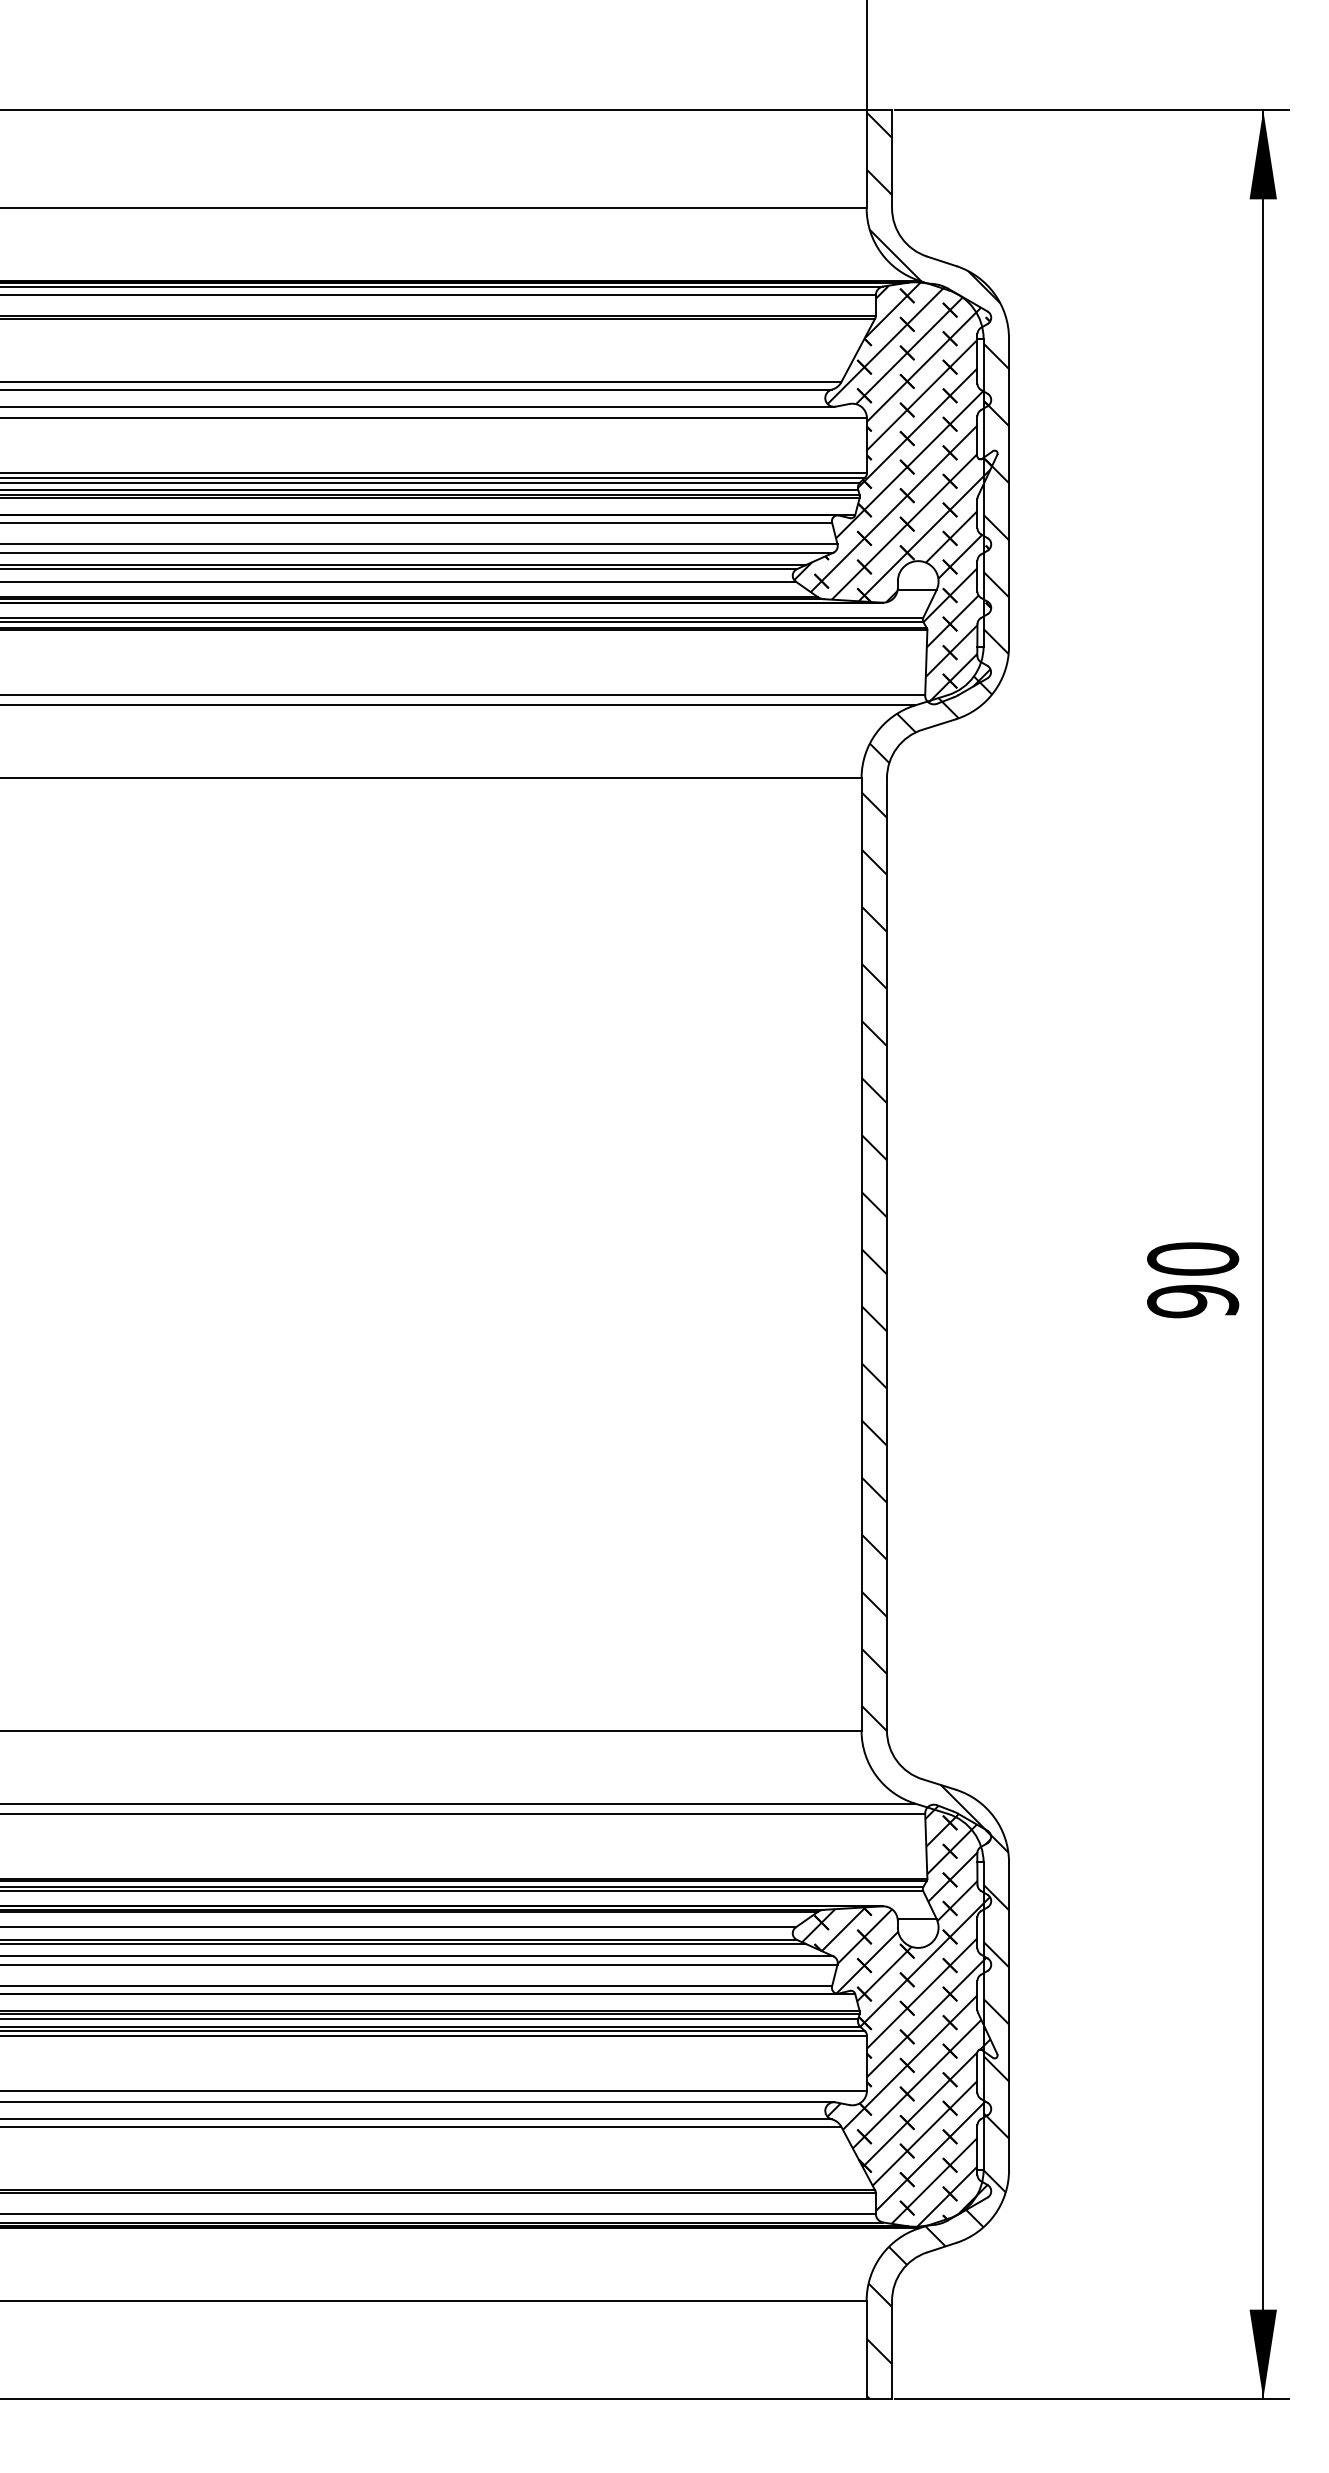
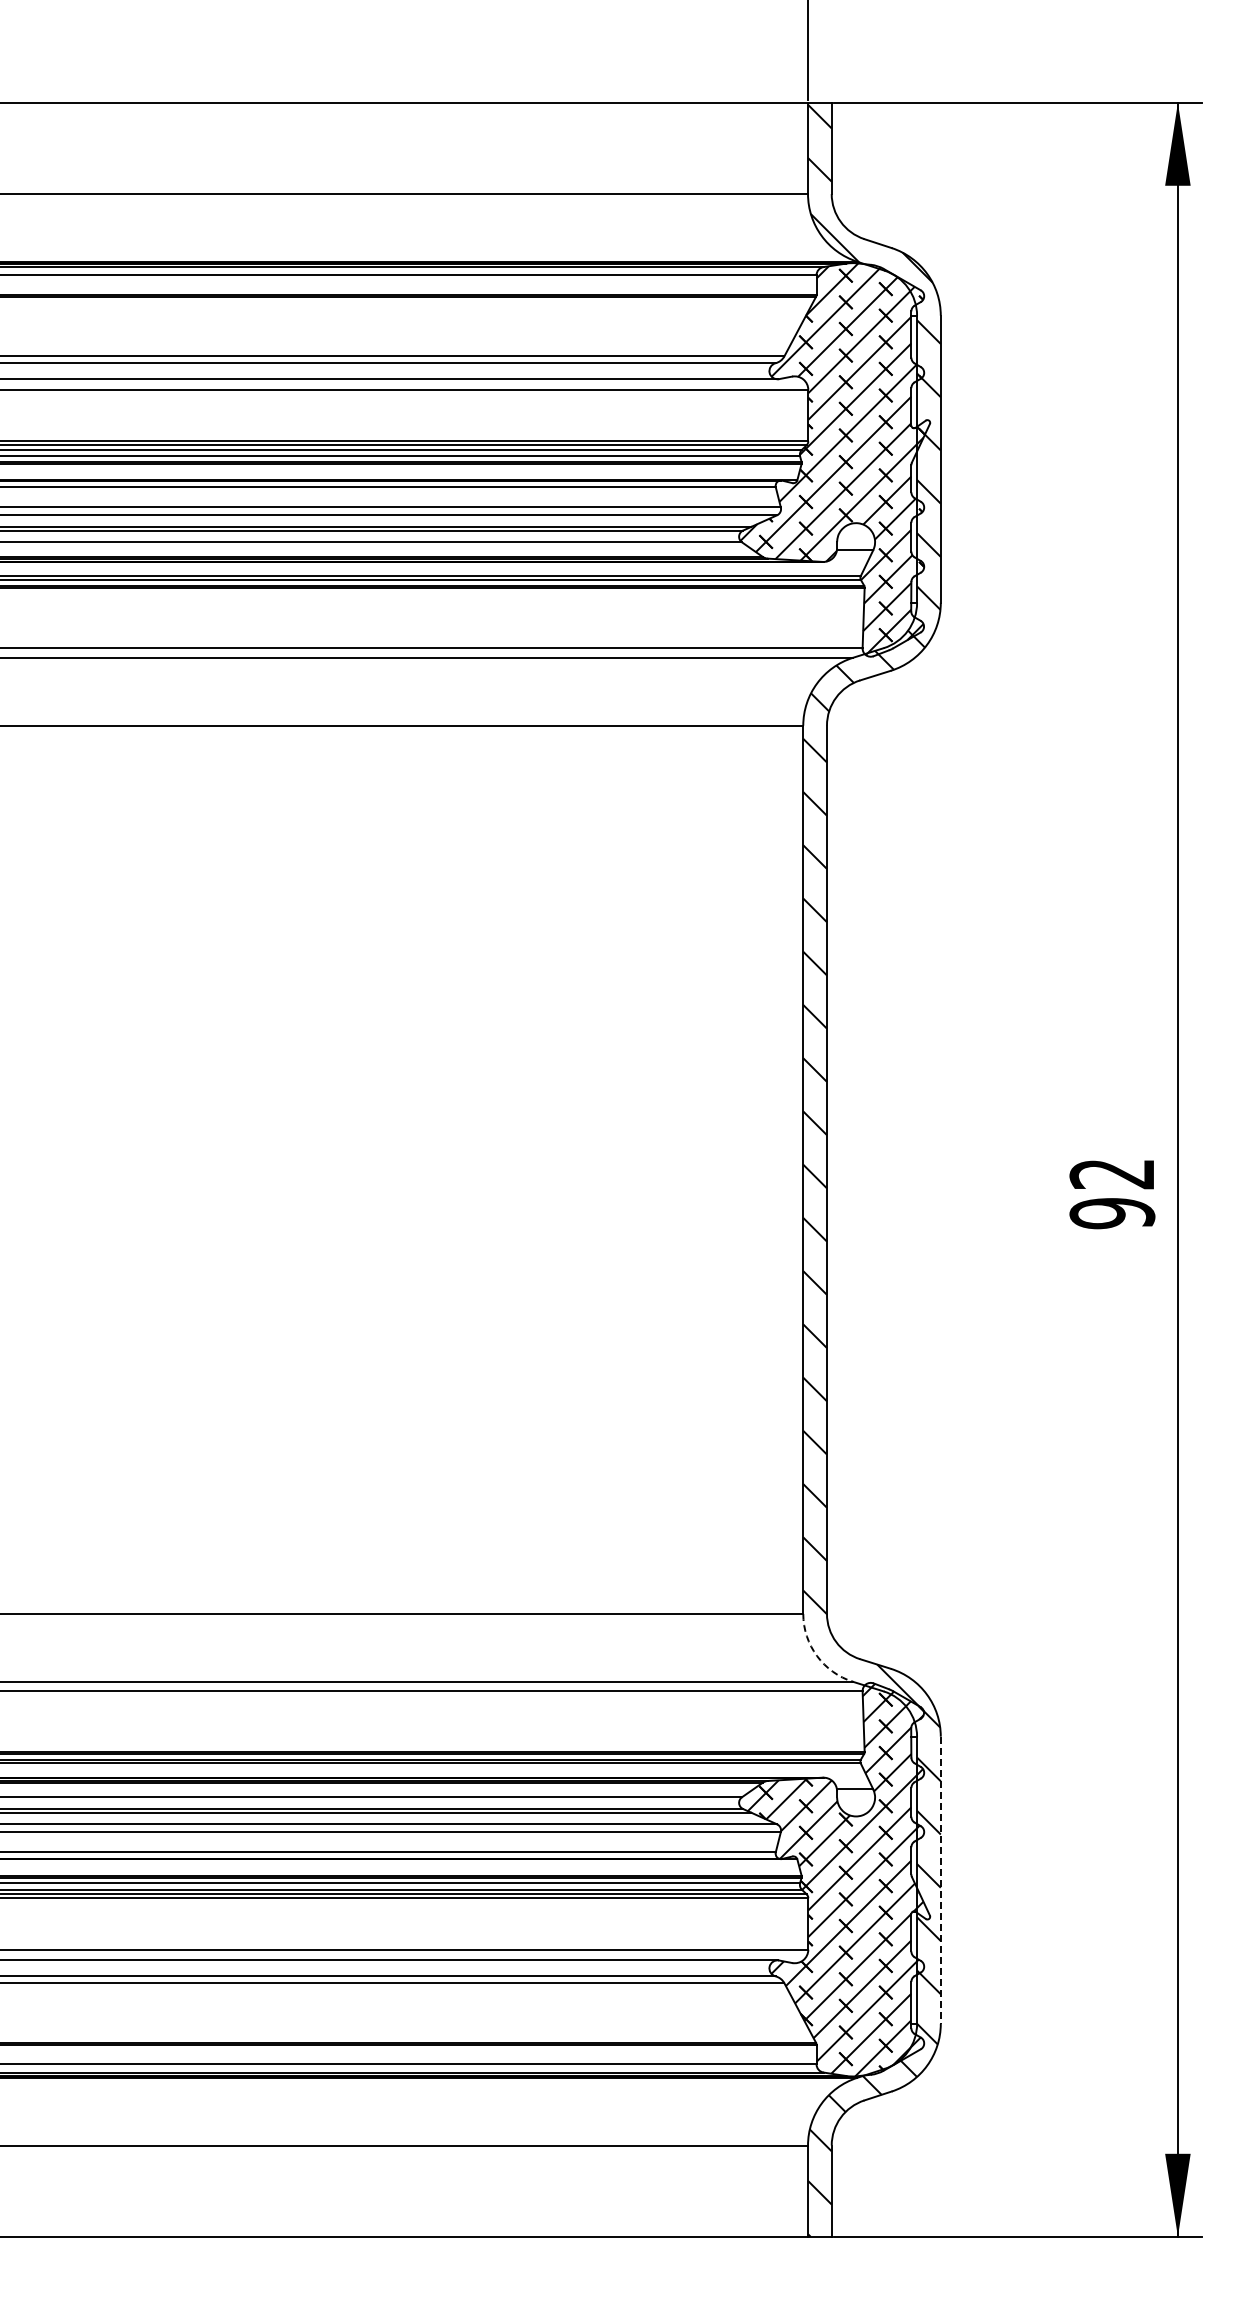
text: (1193, 1258) -> (1112, 1173), 90 -> 92
arc: (876, 1776) -> (817, 1656), solid -> dashed
line: (1008, 2016) -> (940, 1880), solid -> dashed

